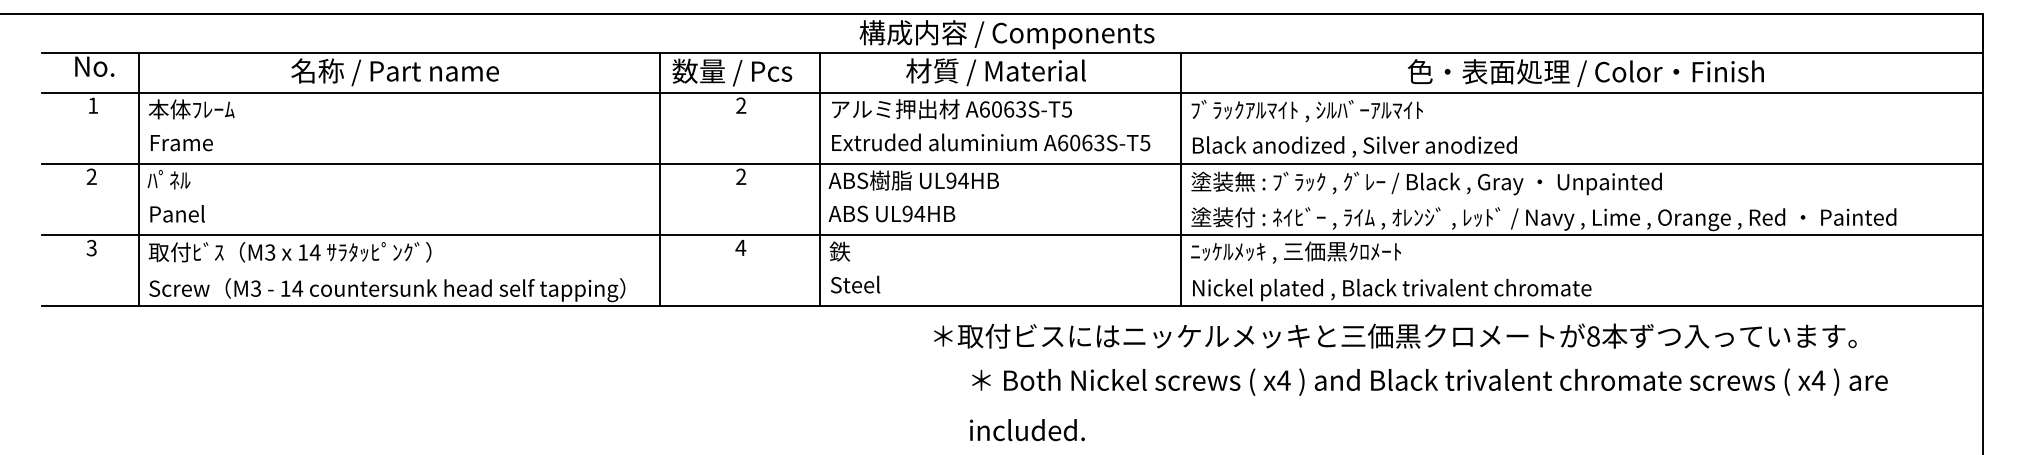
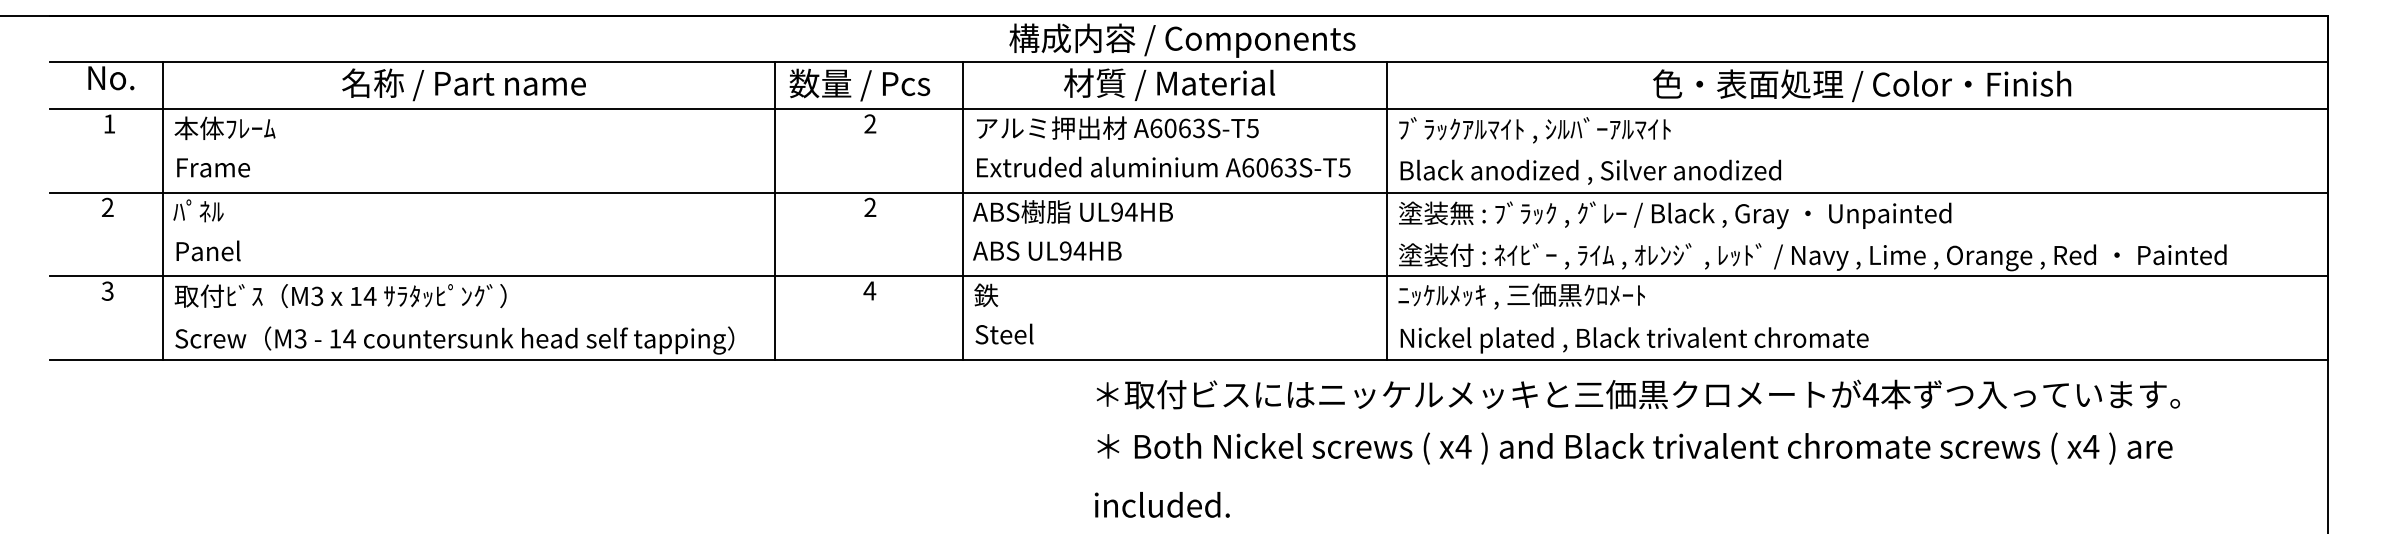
text: (1593, 336) -> (1870, 394), 8 -> 4
text: (1428, 404) -> (1633, 474), moved

